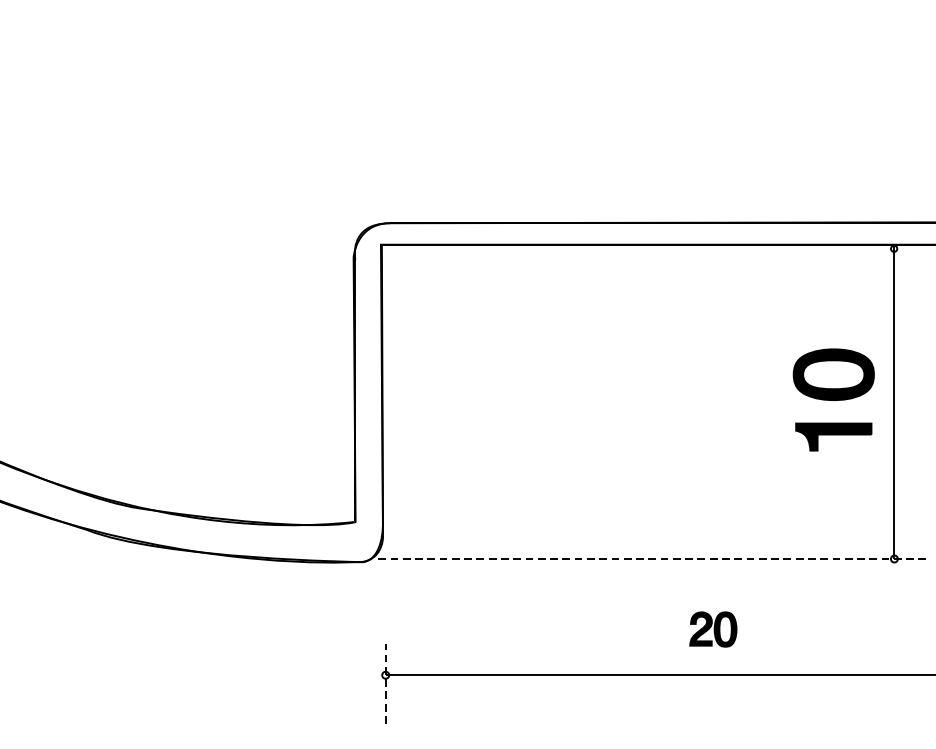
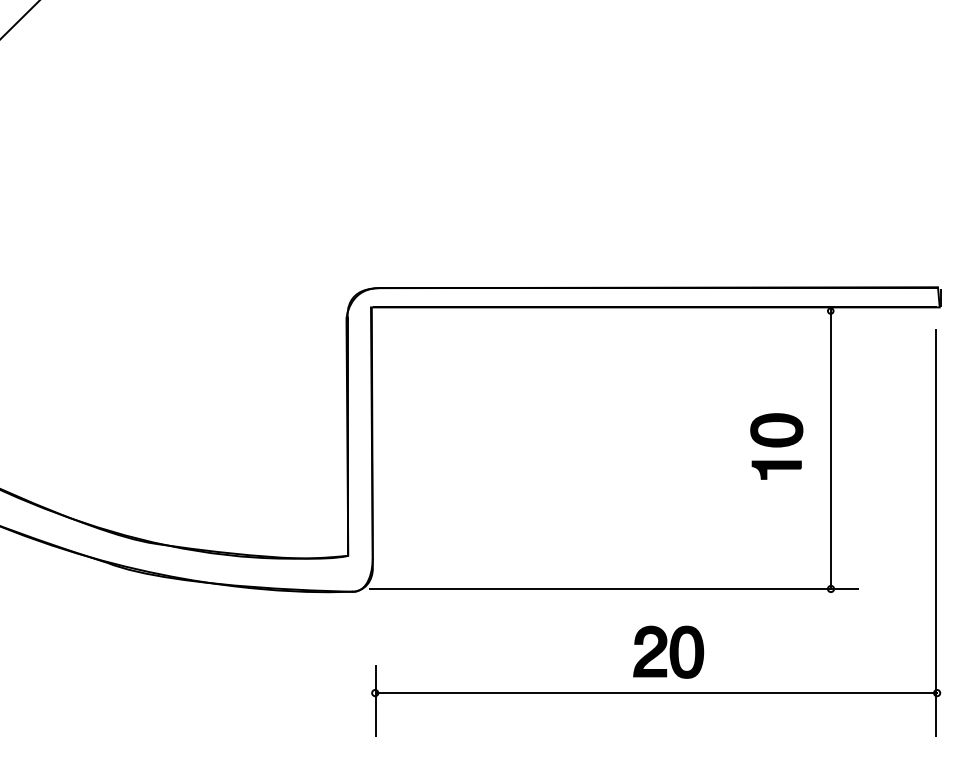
part: (833, 399) -> (776, 446), size x0.71
line: (652, 559) -> (614, 589), dashed -> solid
part: (713, 628) -> (668, 651), size x1.67
line: (385, 683) -> (375, 700), dashed -> solid

